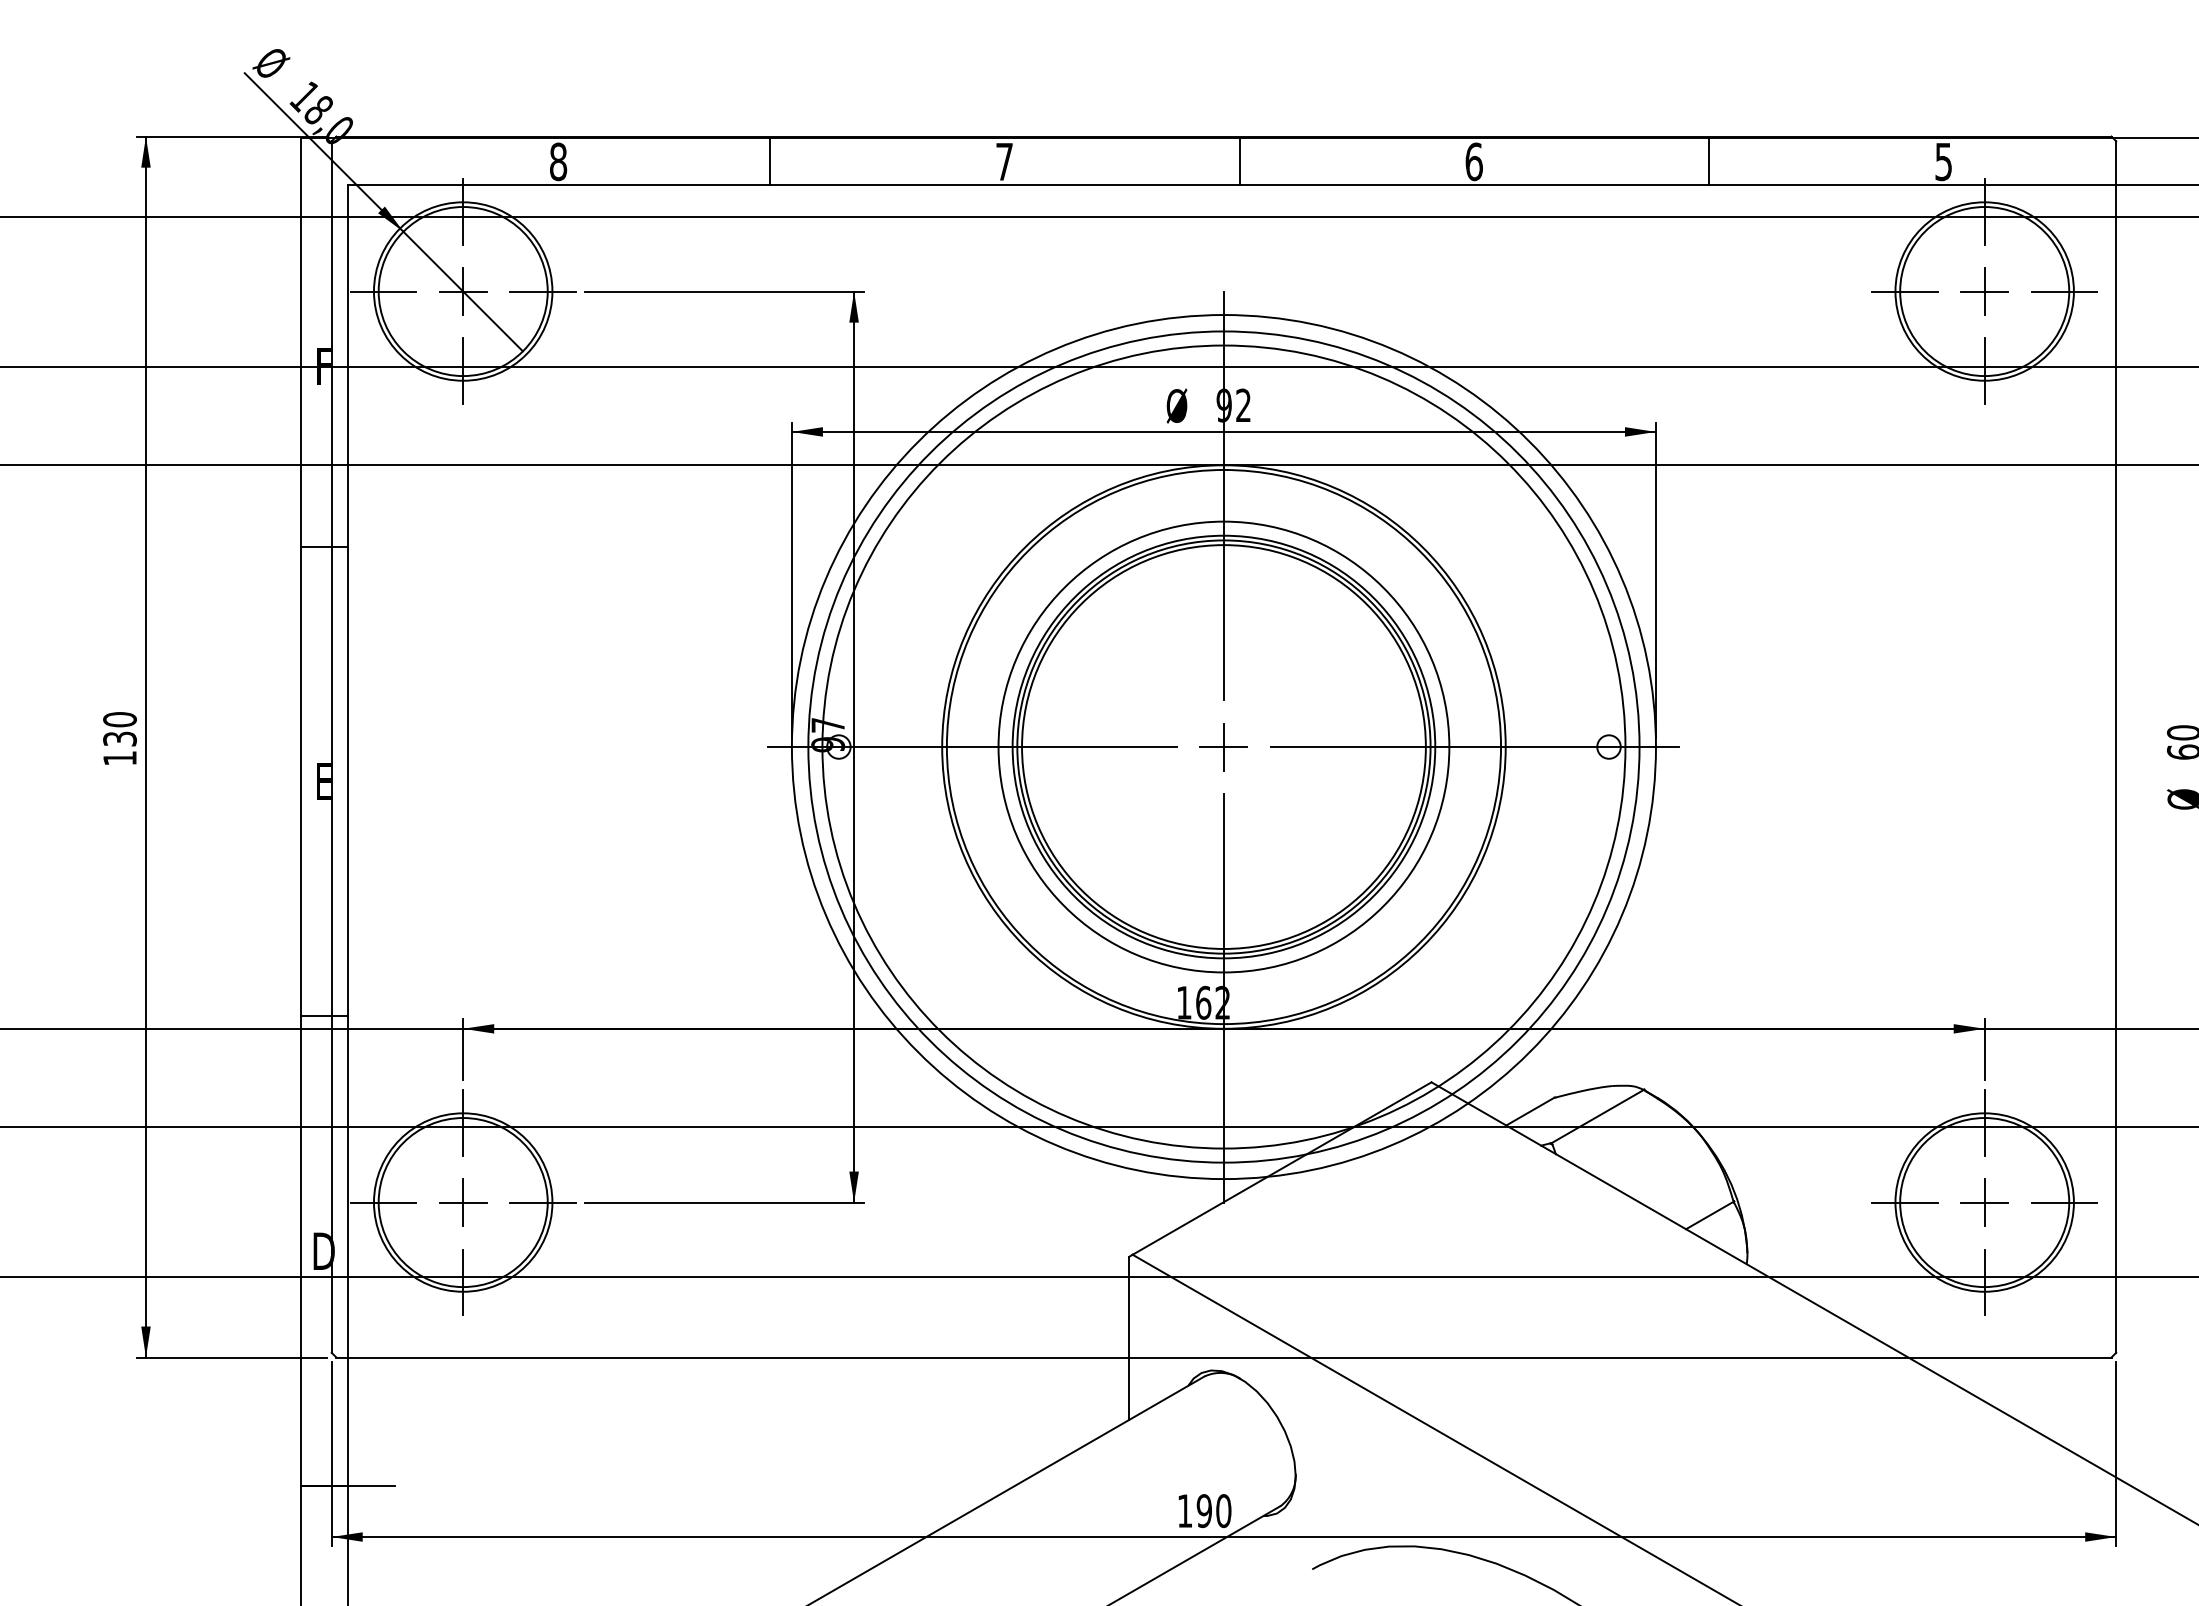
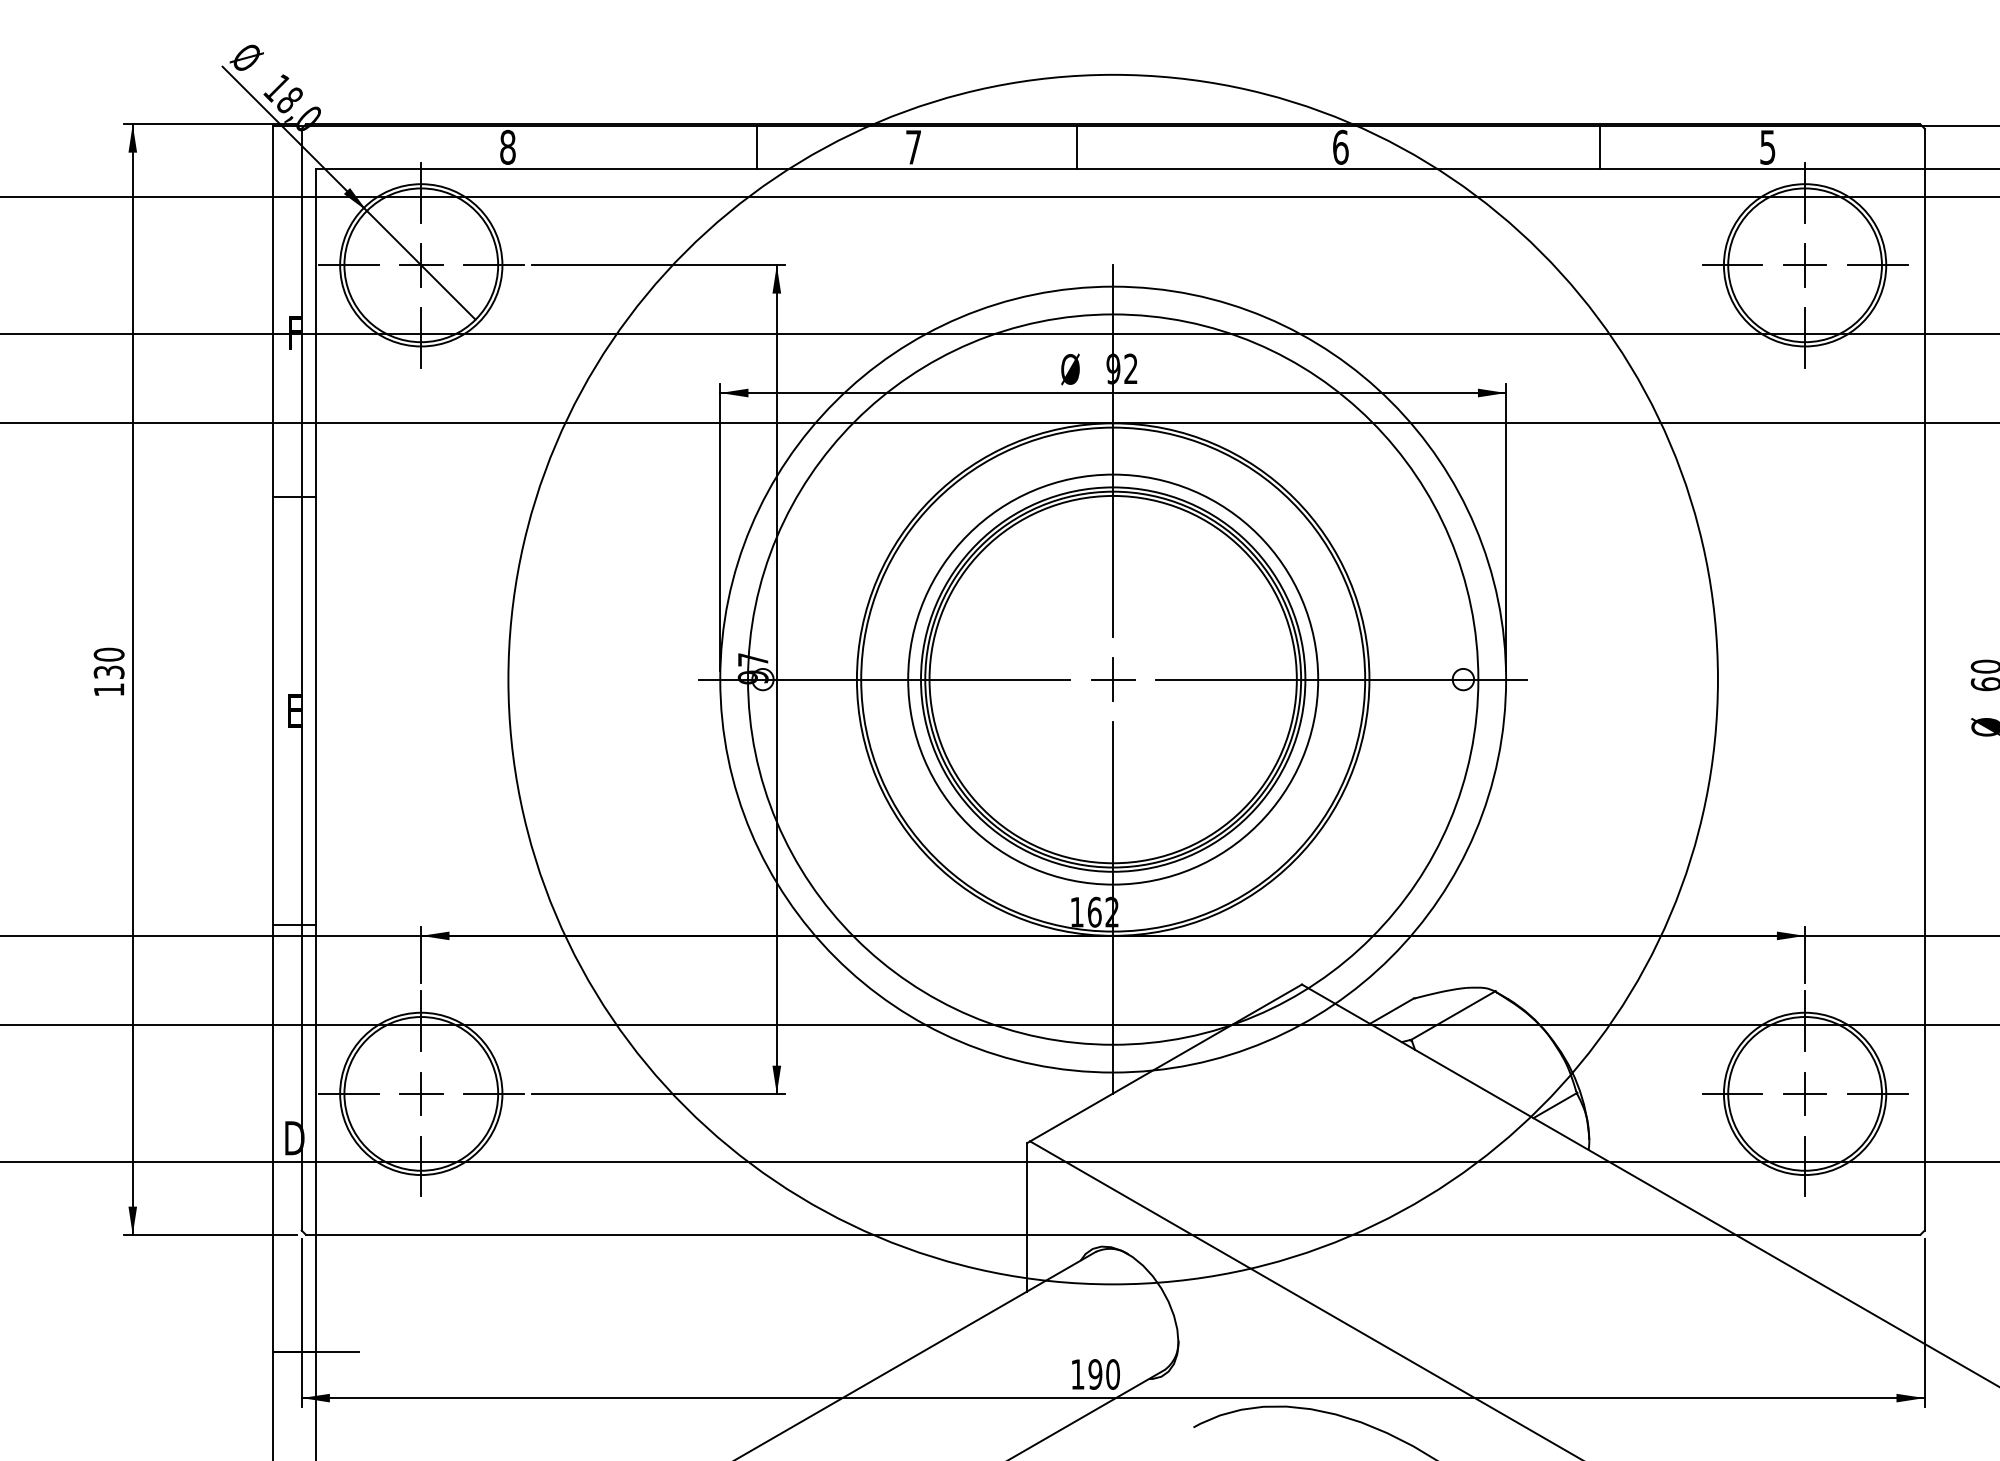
line: (770, 161) -> (757, 147), moved
line: (1239, 161) -> (1076, 147), moved
line: (1709, 161) -> (1600, 147), moved
circle: (1223, 746) -> (1112, 679), size x1.6

